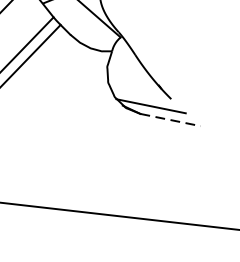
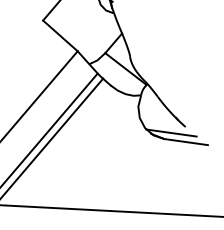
line: (171, 120) -> (186, 142), dashed -> solid

